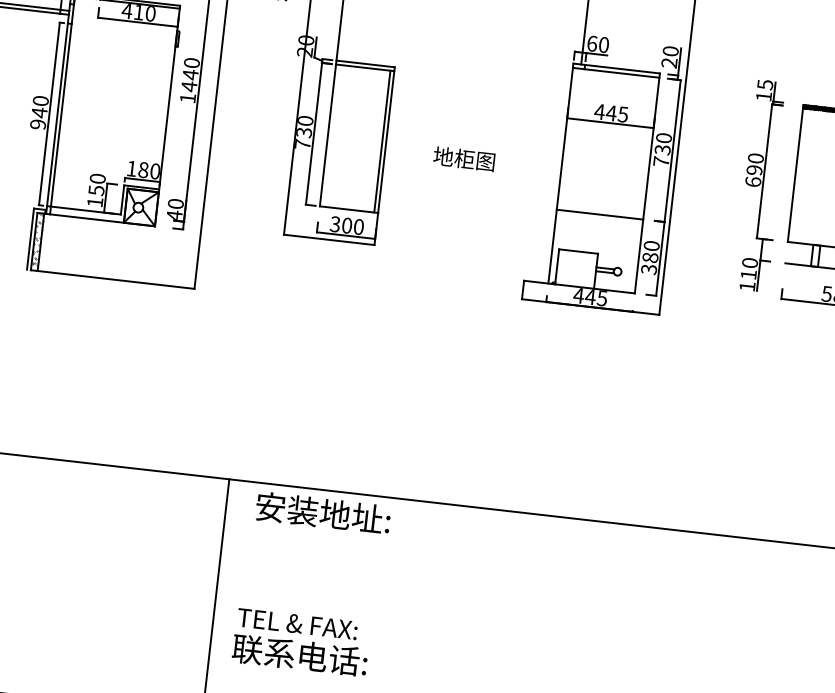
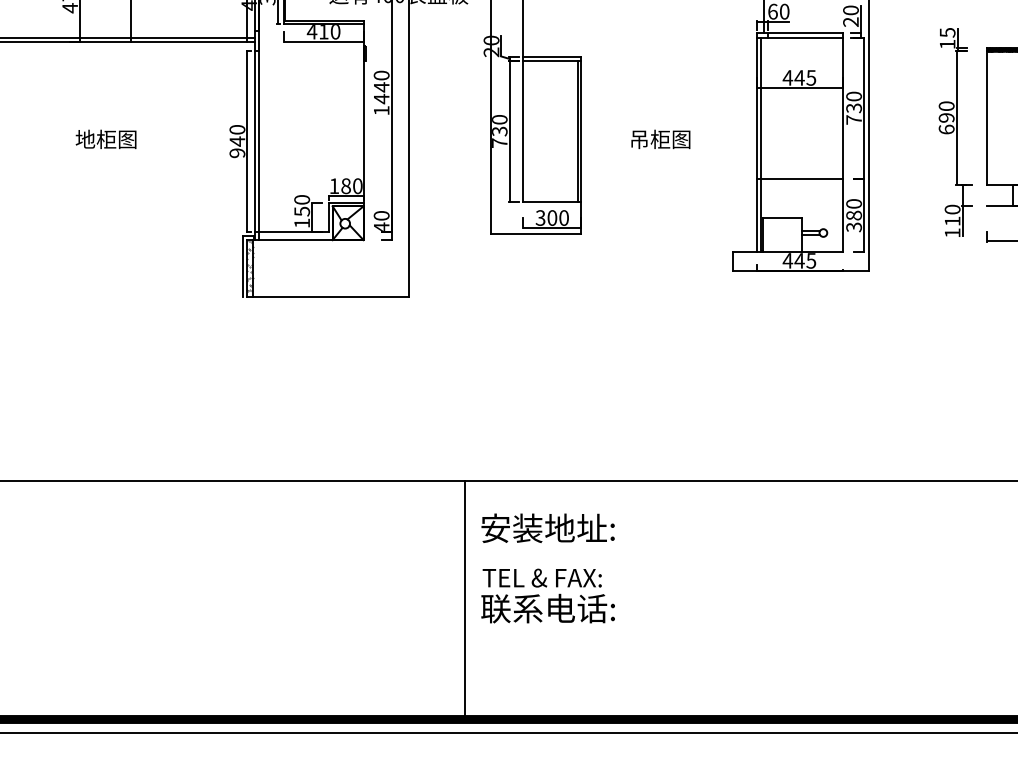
text: (443, 156) -> (639, 139), 地柜图 -> 吊柜图
line: (564, 175) -> (760, 144), added
text: (322, 512) -> (547, 527), moved
text: (300, 642) -> (547, 595), moved

